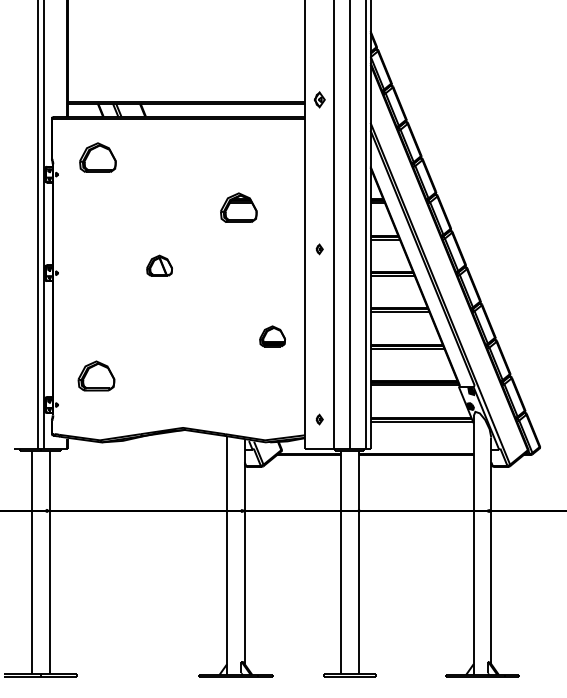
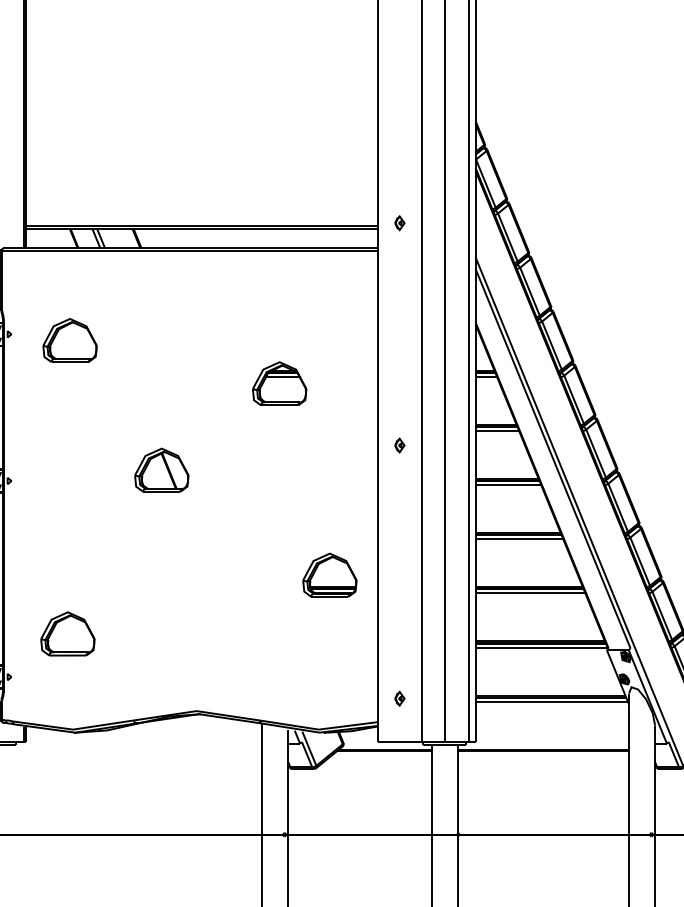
part: (319, 99) -> (399, 222), size x0.62
part: (97, 157) -> (69, 340), moved
part: (159, 265) -> (161, 469), size x1.43
part: (272, 336) -> (329, 575), size x1.43

